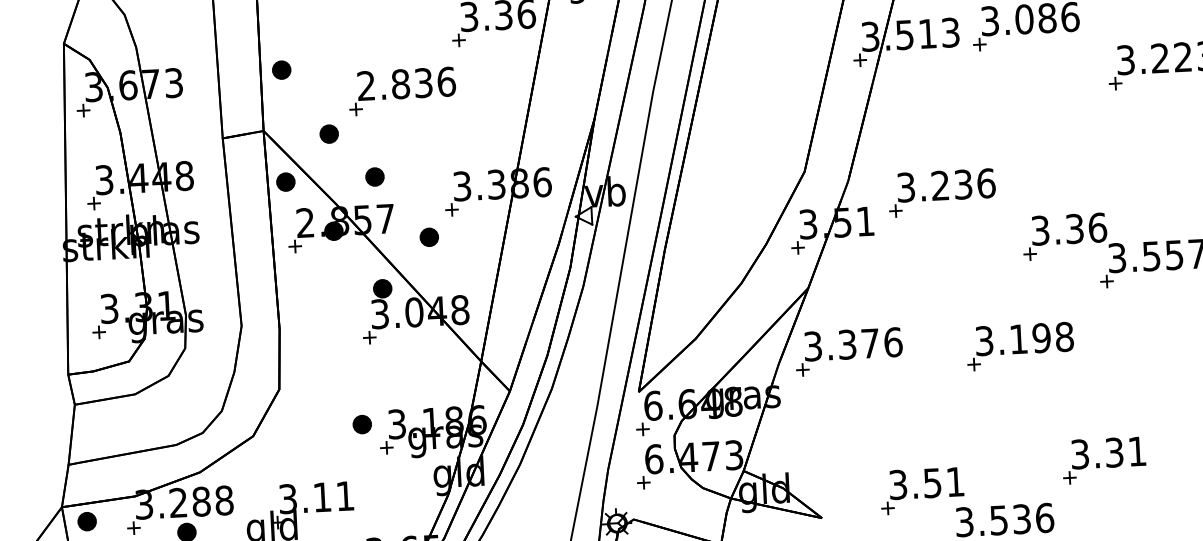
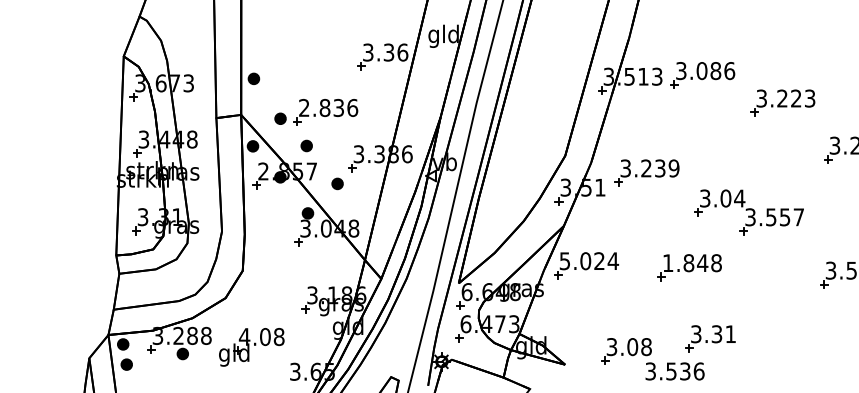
part: (401, 91) -> (325, 112), moved
text: (985, 183) -> (673, 168), 3.236 -> 3.239
text: (1085, 228) -> (732, 198), 3.36 -> 3.04
text: (1013, 340) -> (685, 263), 3.198 -> 1.848
text: (853, 344) -> (589, 261), 3.376 -> 5.024
part: (362, 424) -> (291, 294), removed
part: (1104, 460) -> (710, 338), moved
text: (943, 483) -> (639, 347), 3.51 -> 3.08
text: (316, 498) -> (261, 337), 3.11 -> 4.08

